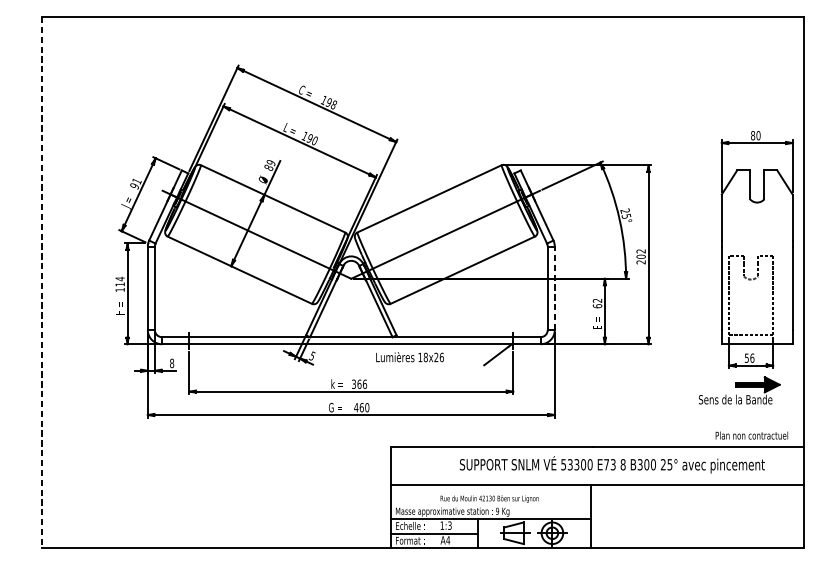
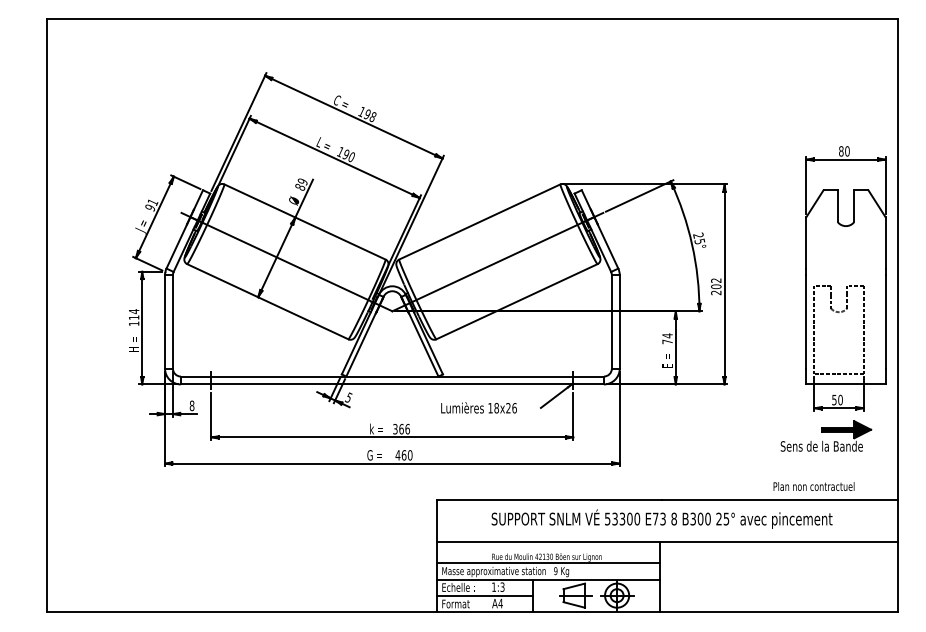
line: (42, 282) -> (47, 315), dashed -> solid
line: (554, 287) -> (619, 321), dashed -> solid
text: (597, 303) -> (667, 338), 62 -> 74
text: (409, 356) -> (478, 407), moved
text: (752, 357) -> (840, 399), 56 -> 50
text: (751, 435) -> (813, 486), moved
text: (611, 464) -> (661, 518), moved
line: (490, 504) -> (547, 563), added

